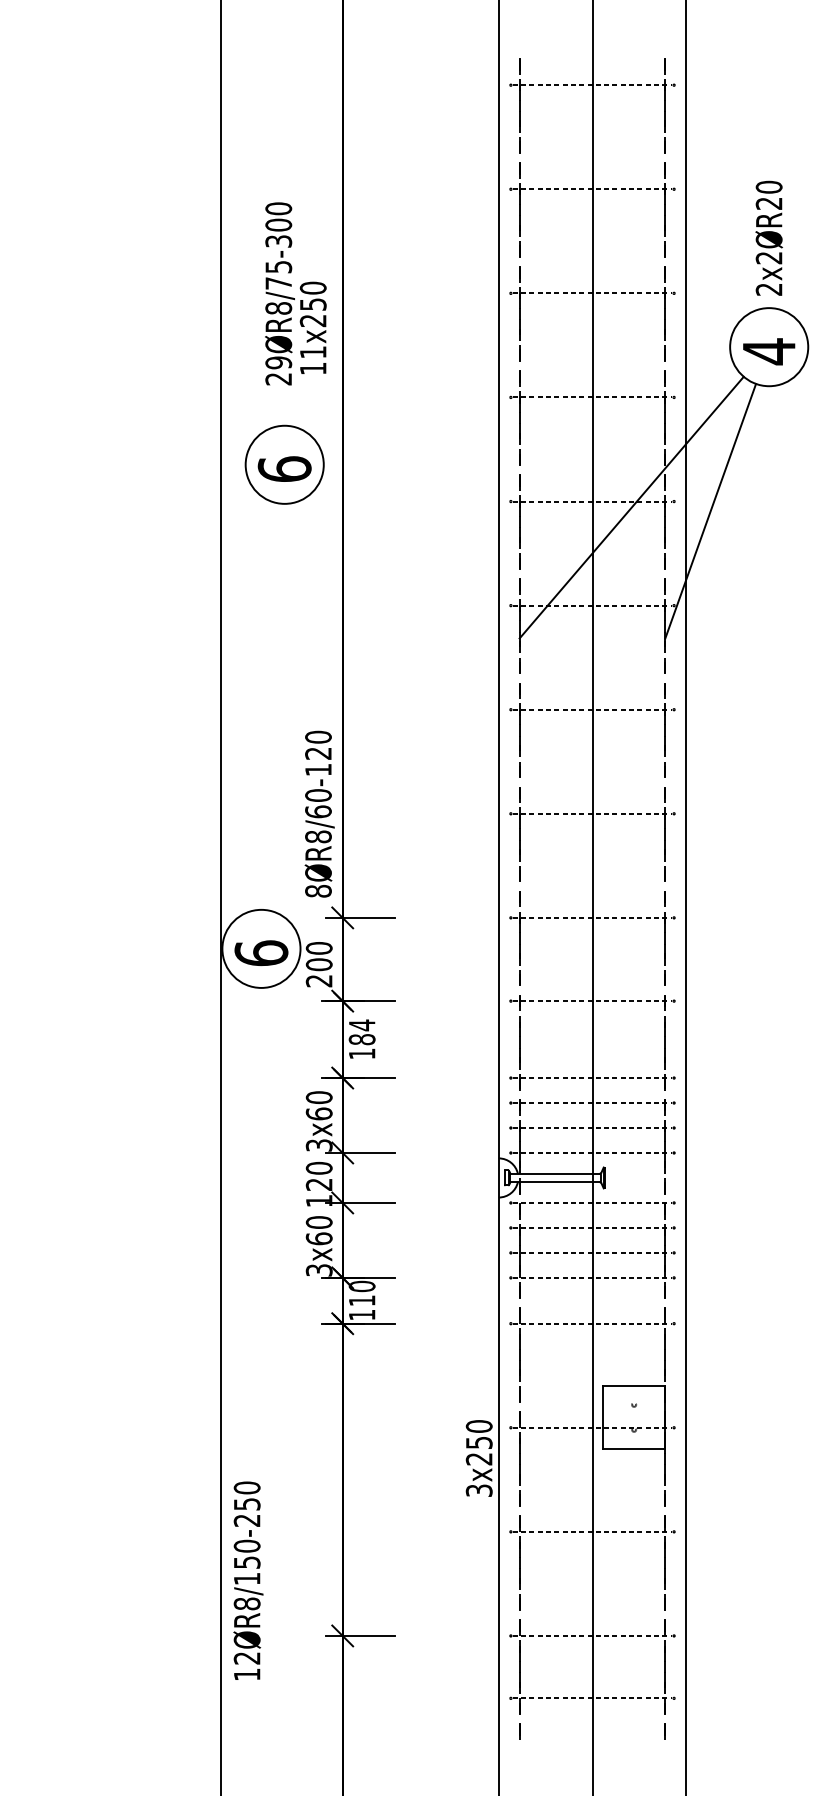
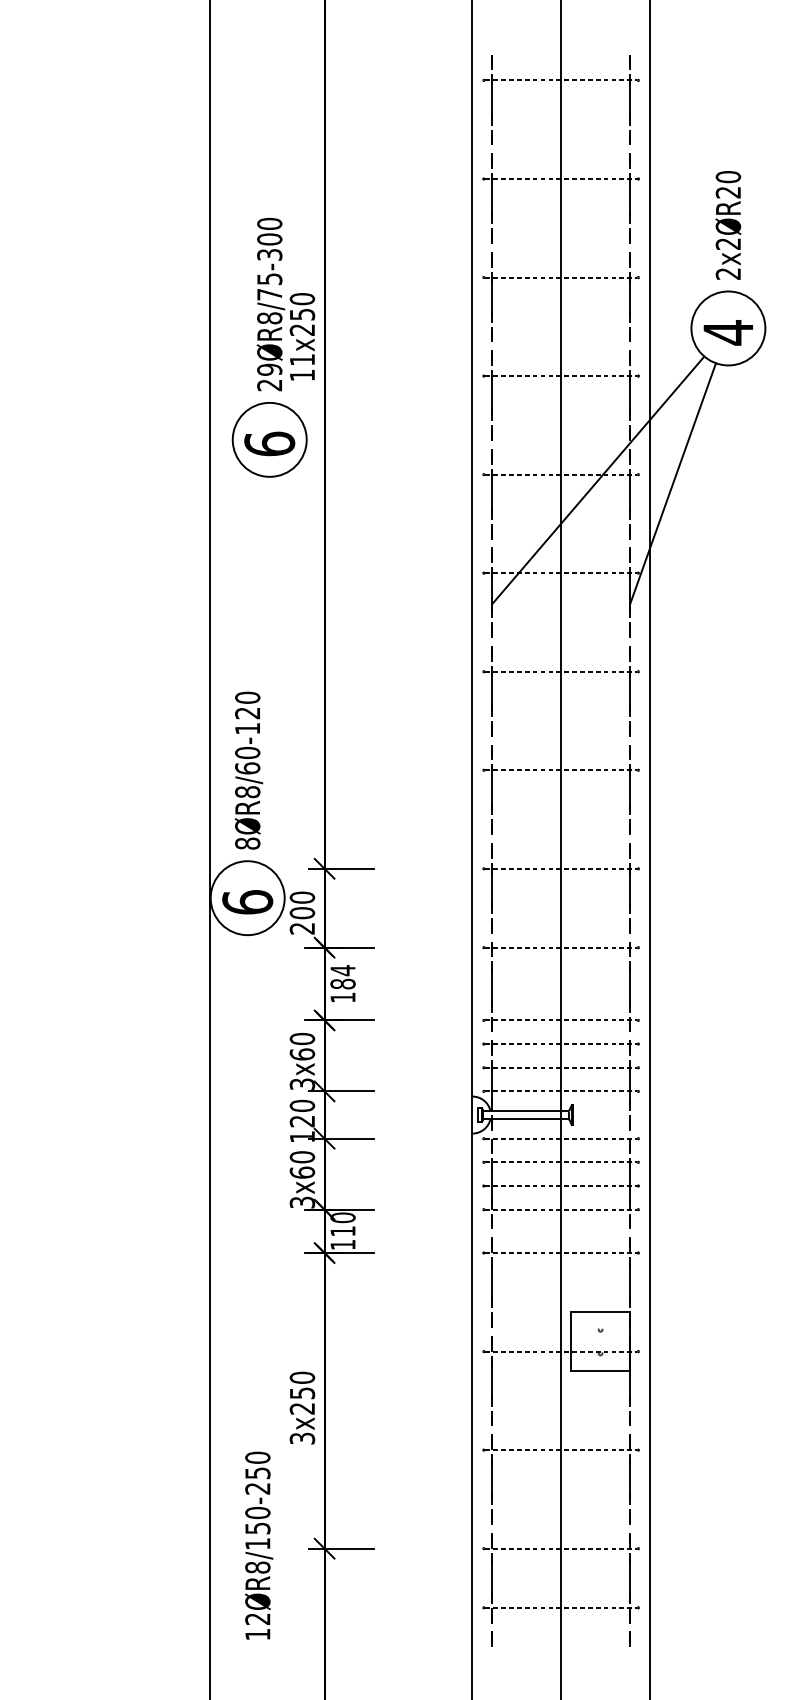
text: (295, 293) -> (285, 304), moved
text: (319, 813) -> (248, 769), moved
text: (478, 1458) -> (301, 1408), moved
text: (248, 1580) -> (259, 1545), moved

